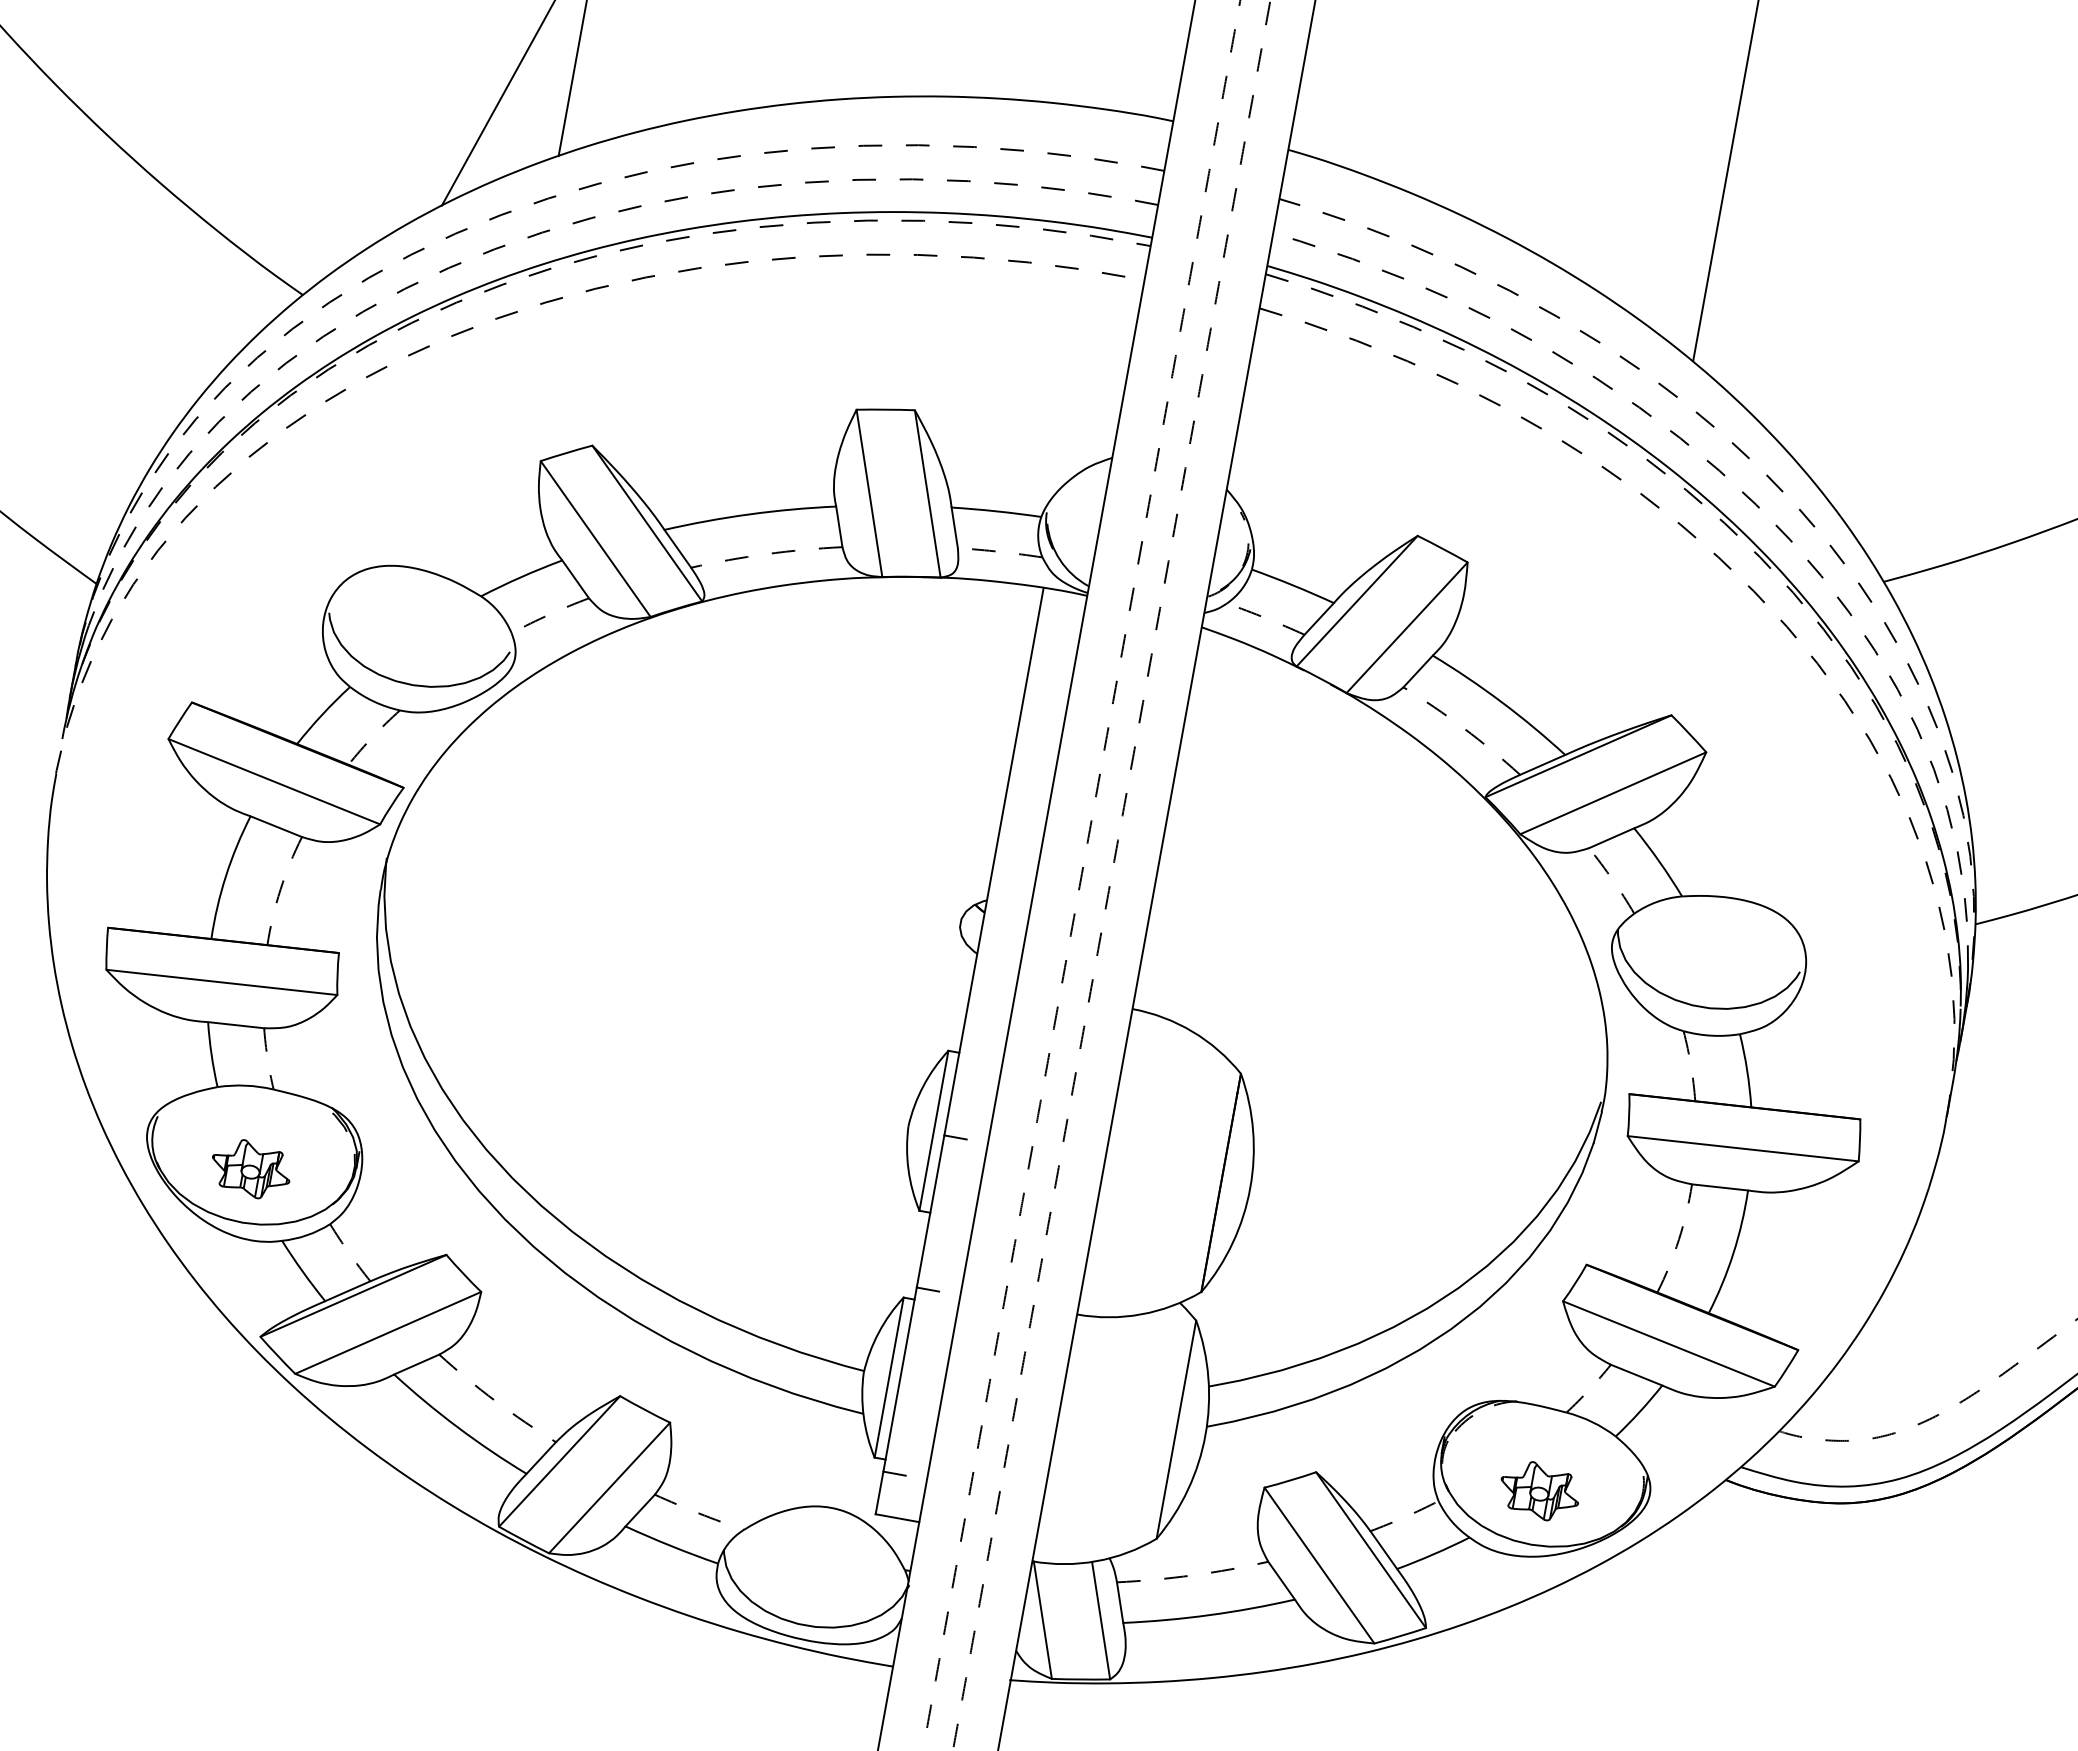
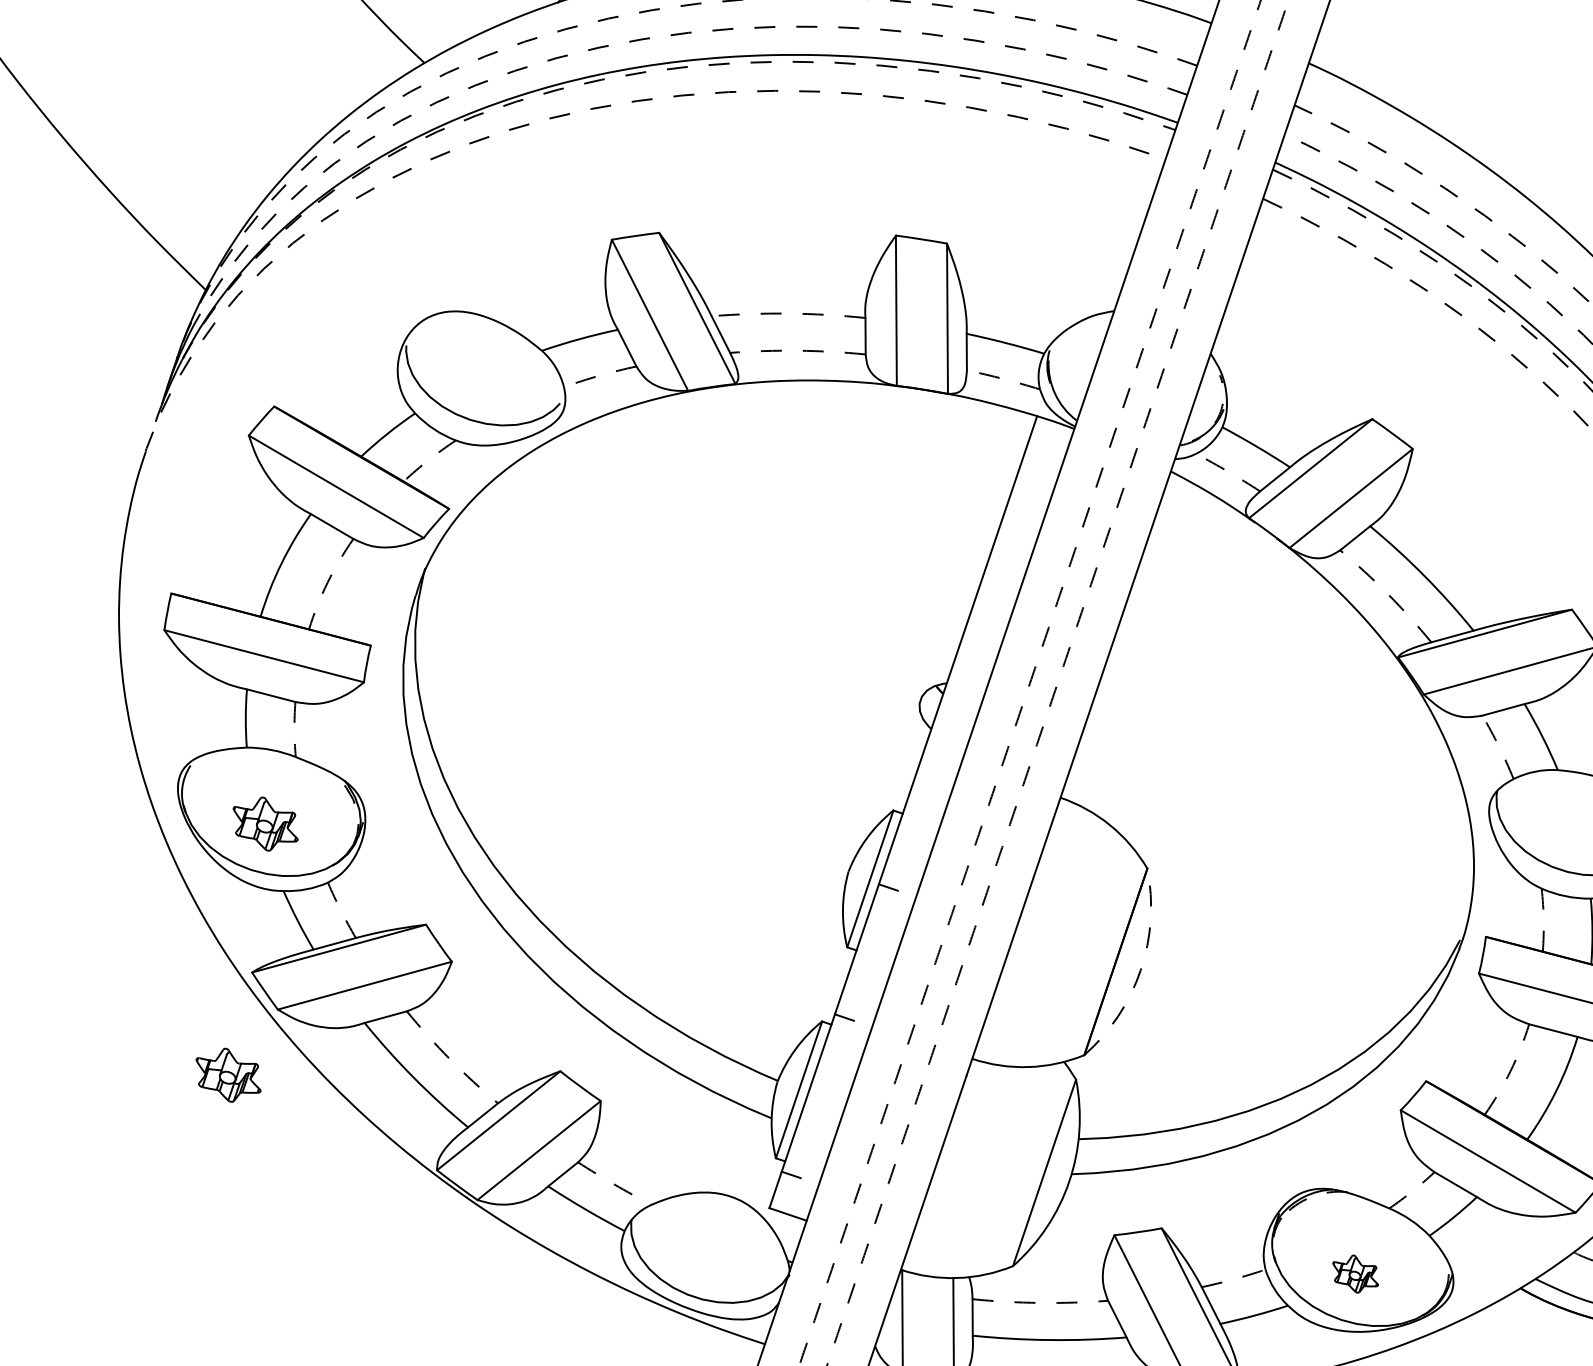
arc: (749, 514) -> (788, 313), solid -> dashed
arc: (1250, 1188) -> (1140, 970), solid -> dashed
part: (251, 1455) -> (228, 1075), added
part: (1539, 1491) -> (1355, 1274), size x0.7

